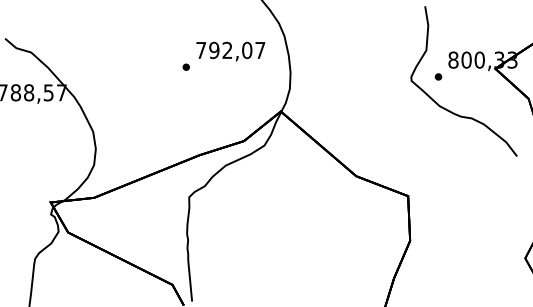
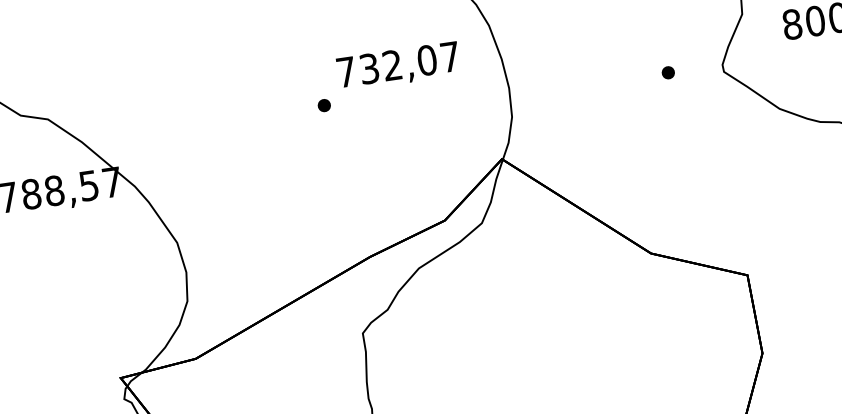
text: (214, 50) -> (369, 68), 792,07 -> 732,07
part: (438, 76) -> (668, 71), moved

